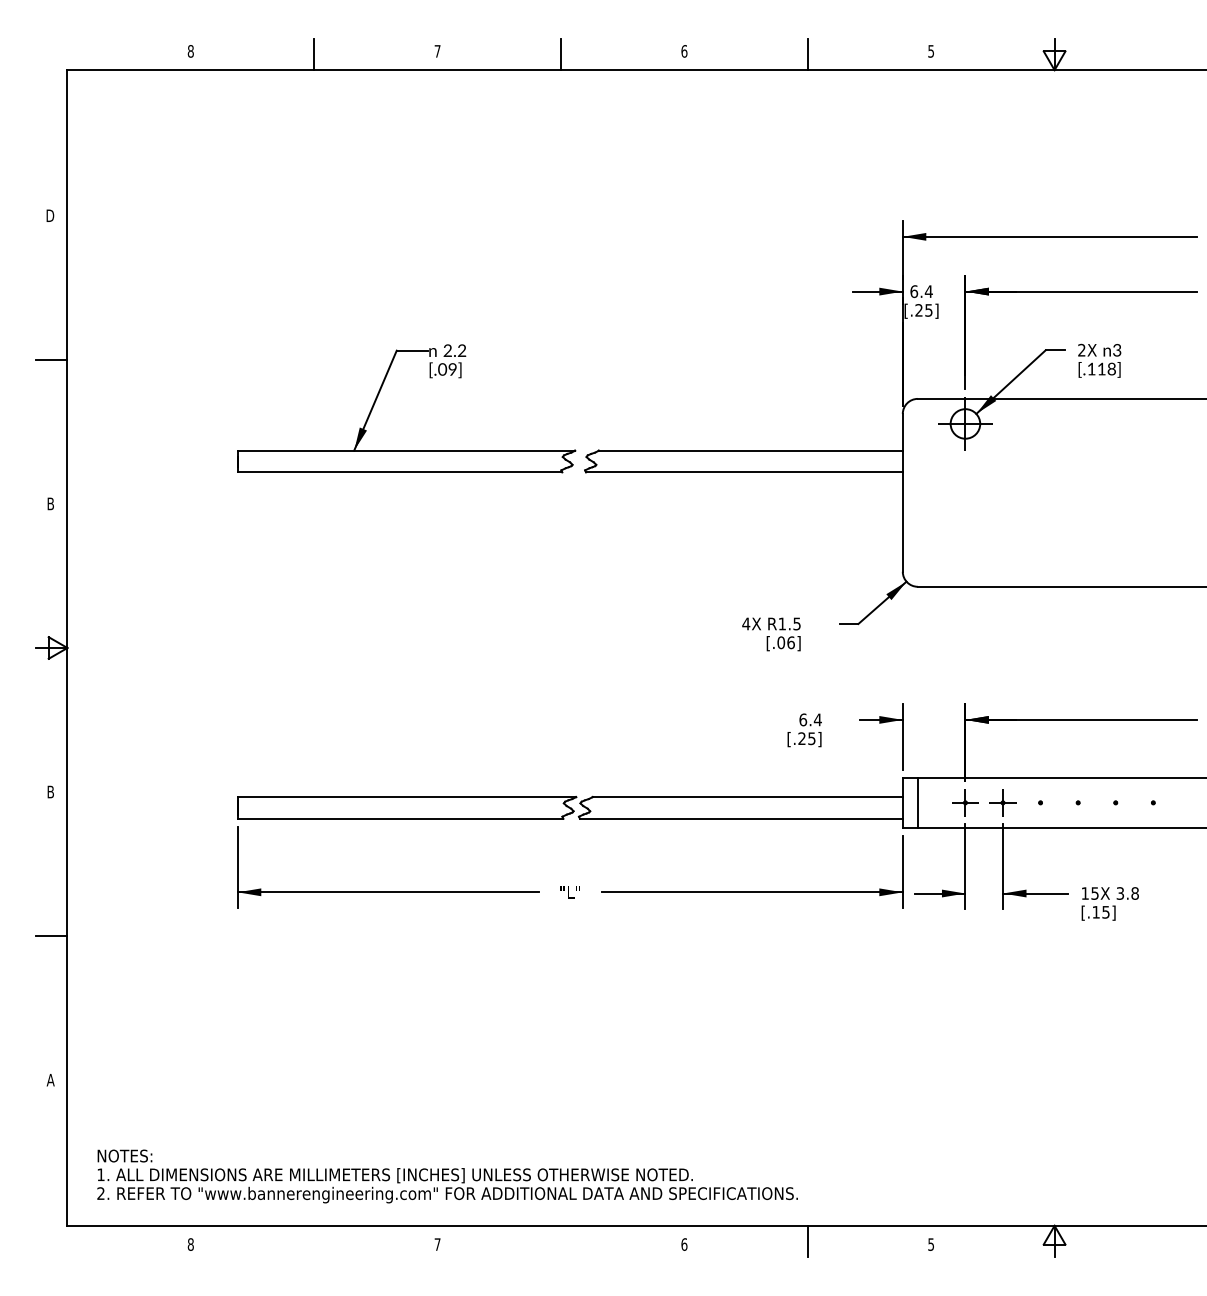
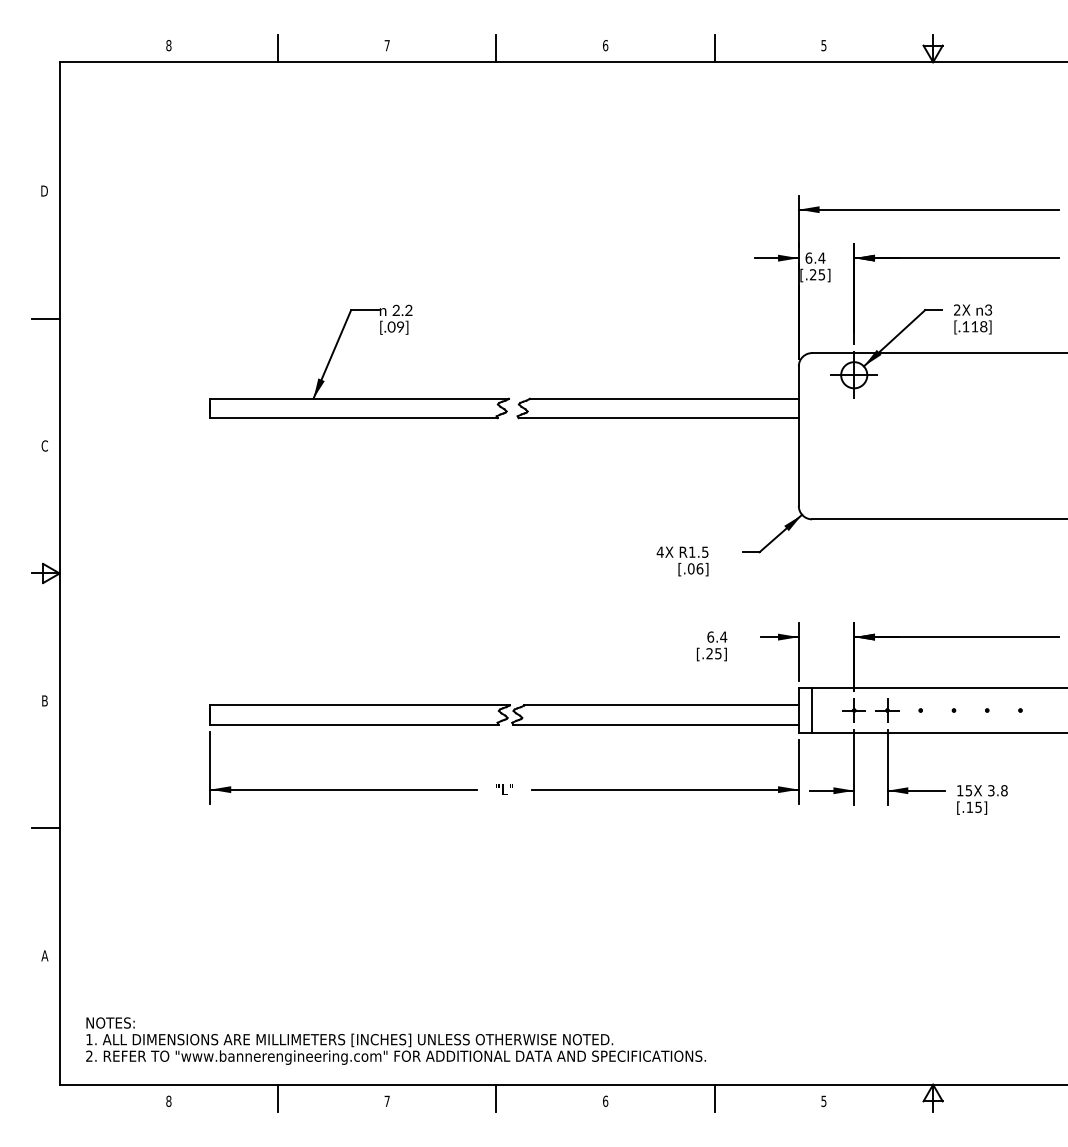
text: (50, 503) -> (44, 445), B -> C
line: (314, 1241) -> (278, 1098), added
line: (561, 1241) -> (496, 1098), added

